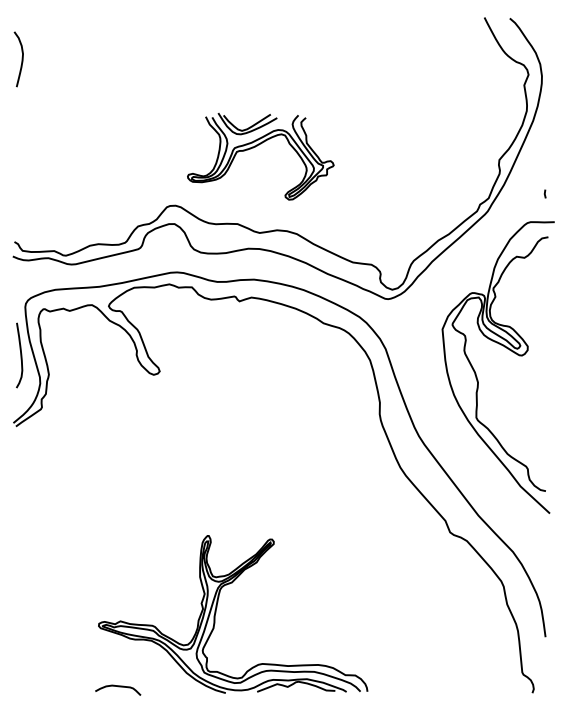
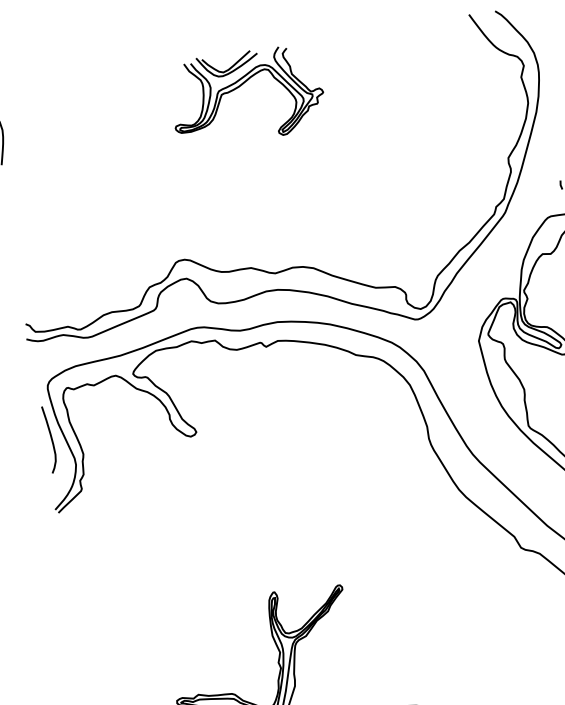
part: (255, 147) -> (240, 87), moved

